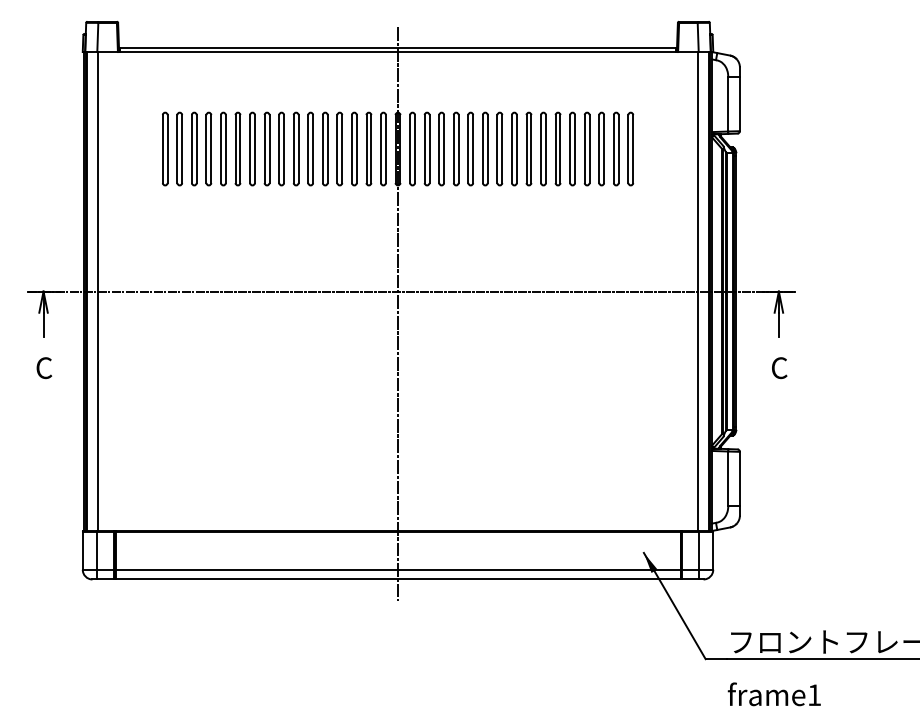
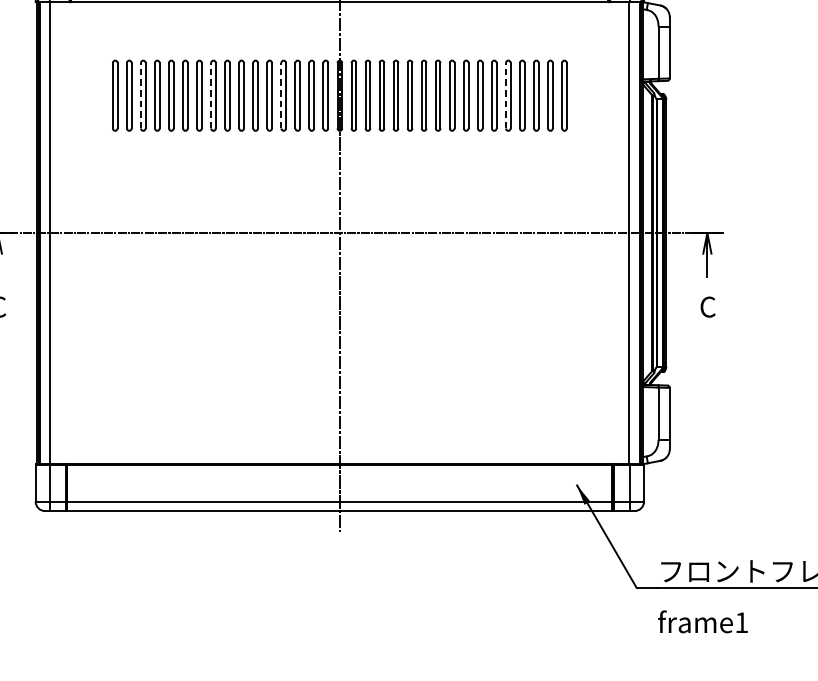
line: (191, 149) -> (140, 96), solid -> dashed
line: (264, 149) -> (211, 96), solid -> dashed
line: (337, 149) -> (281, 96), solid -> dashed
line: (570, 149) -> (506, 96), solid -> dashed

